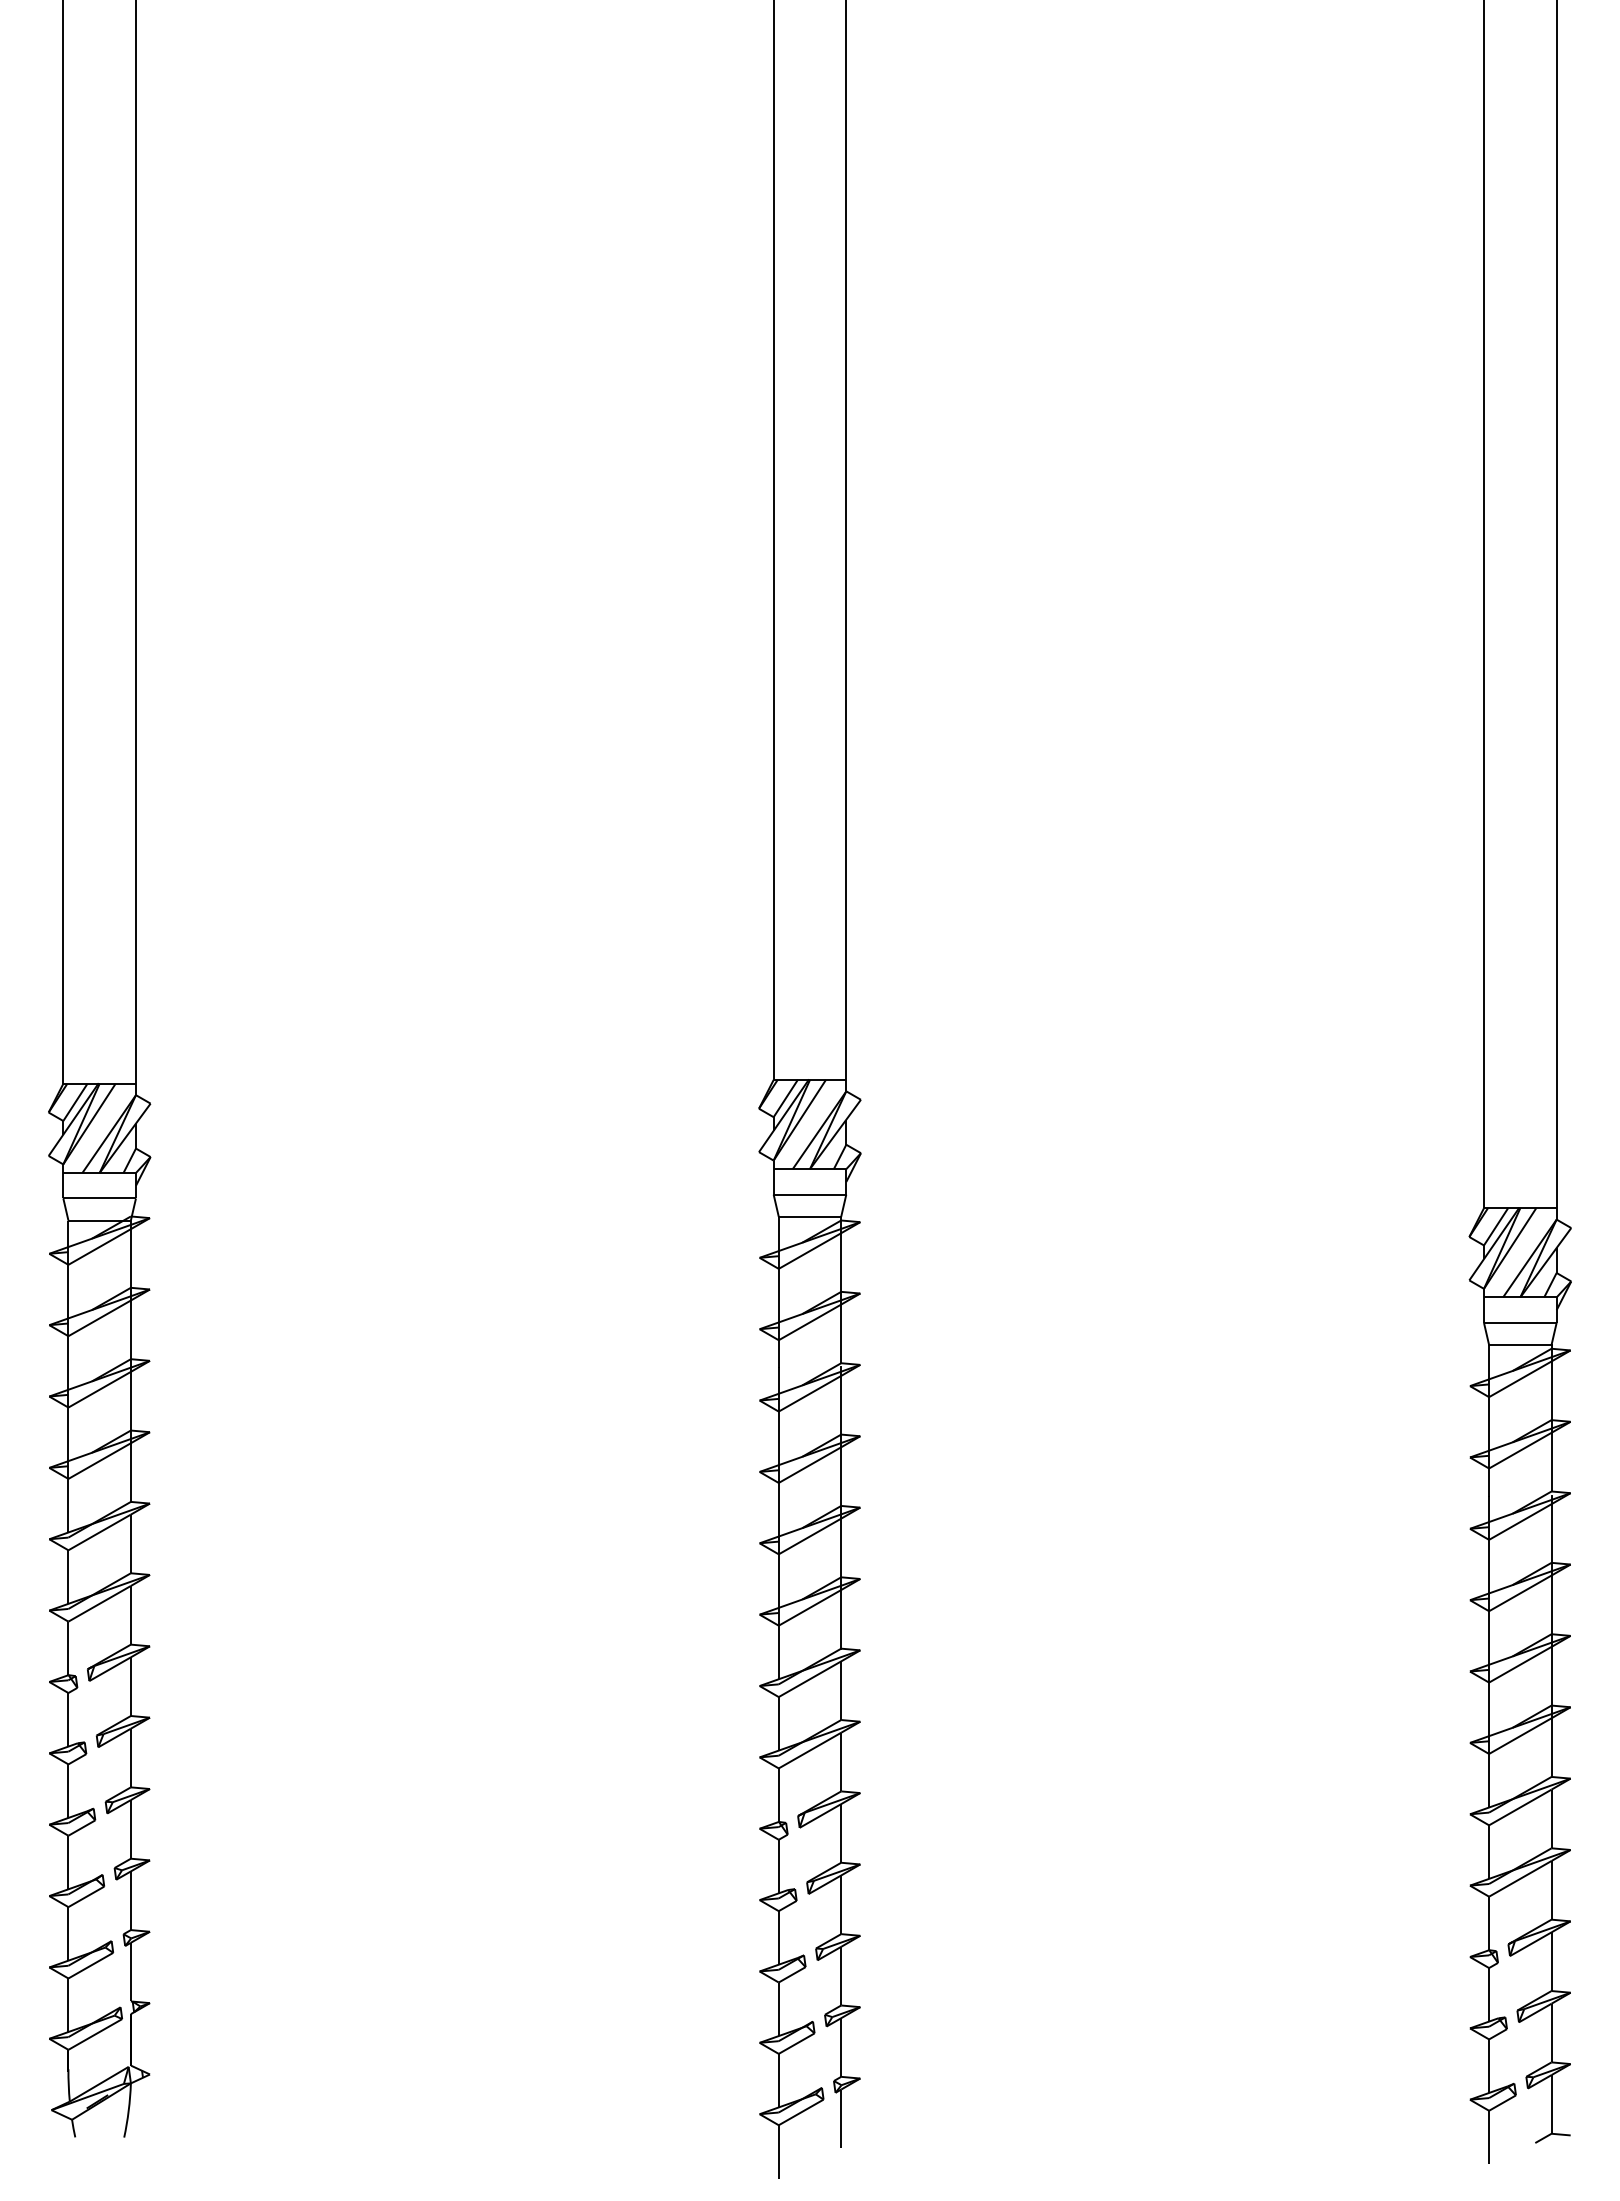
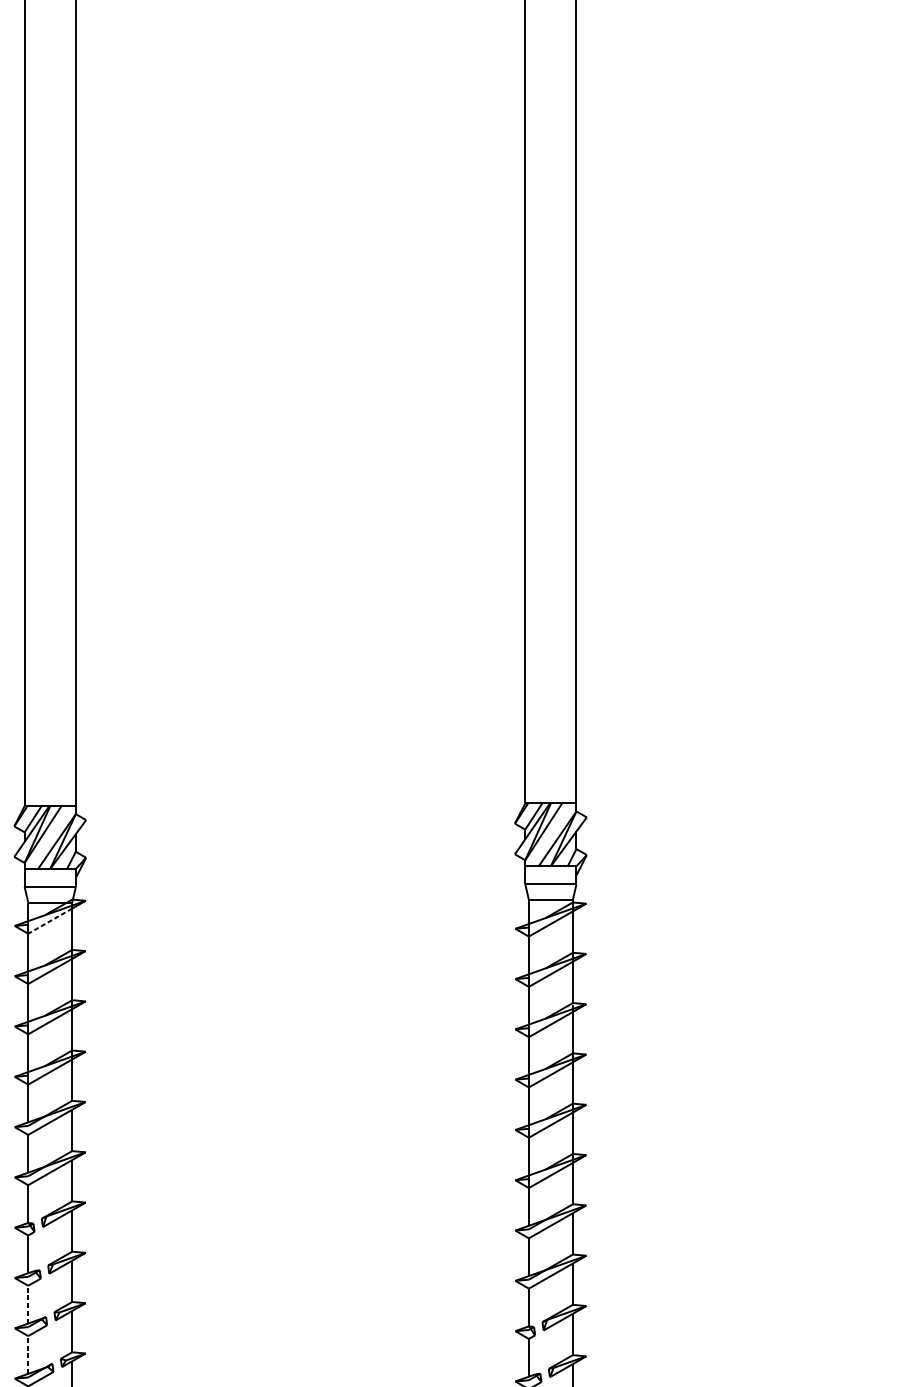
line: (99, 1247) -> (50, 921), solid -> dashed
line: (68, 1791) -> (28, 1304), solid -> dashed
line: (68, 1862) -> (28, 1354), solid -> dashed

